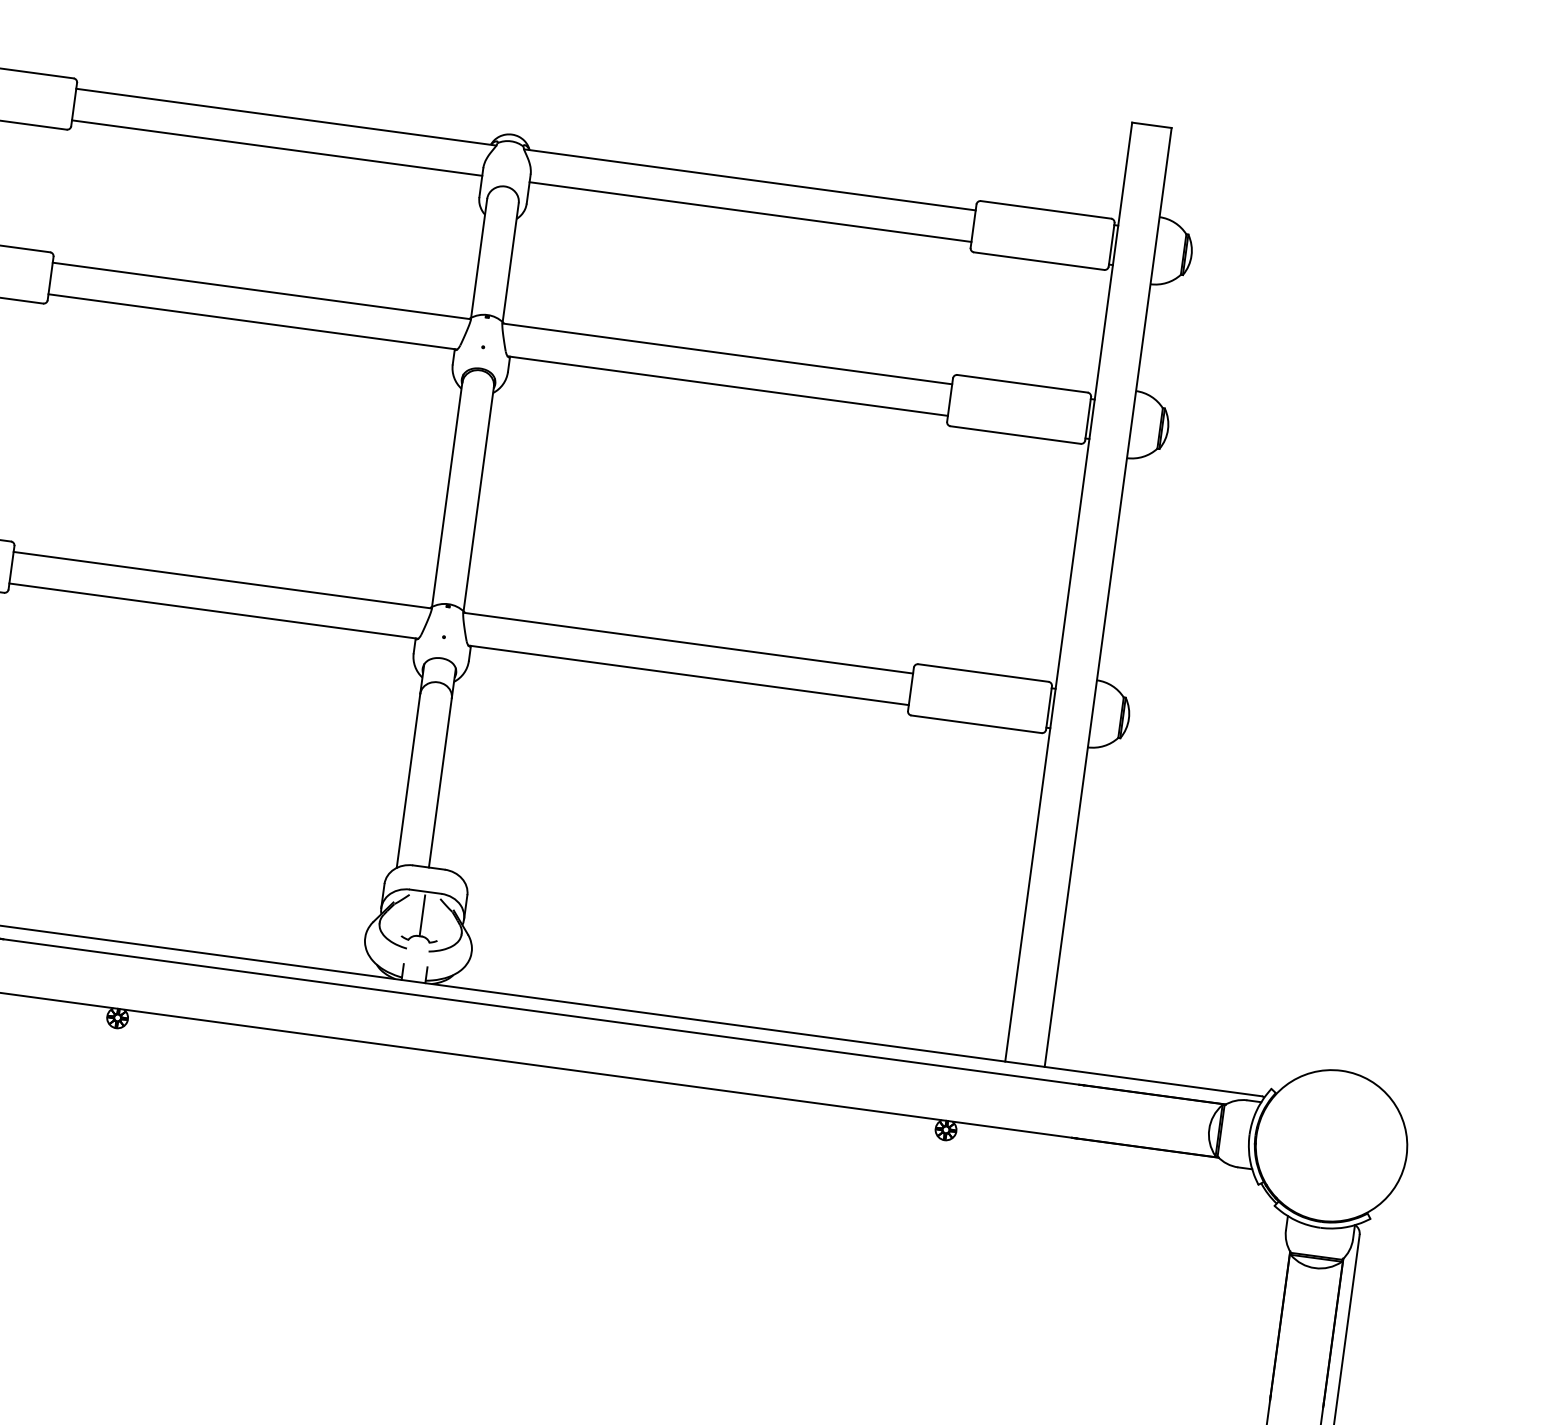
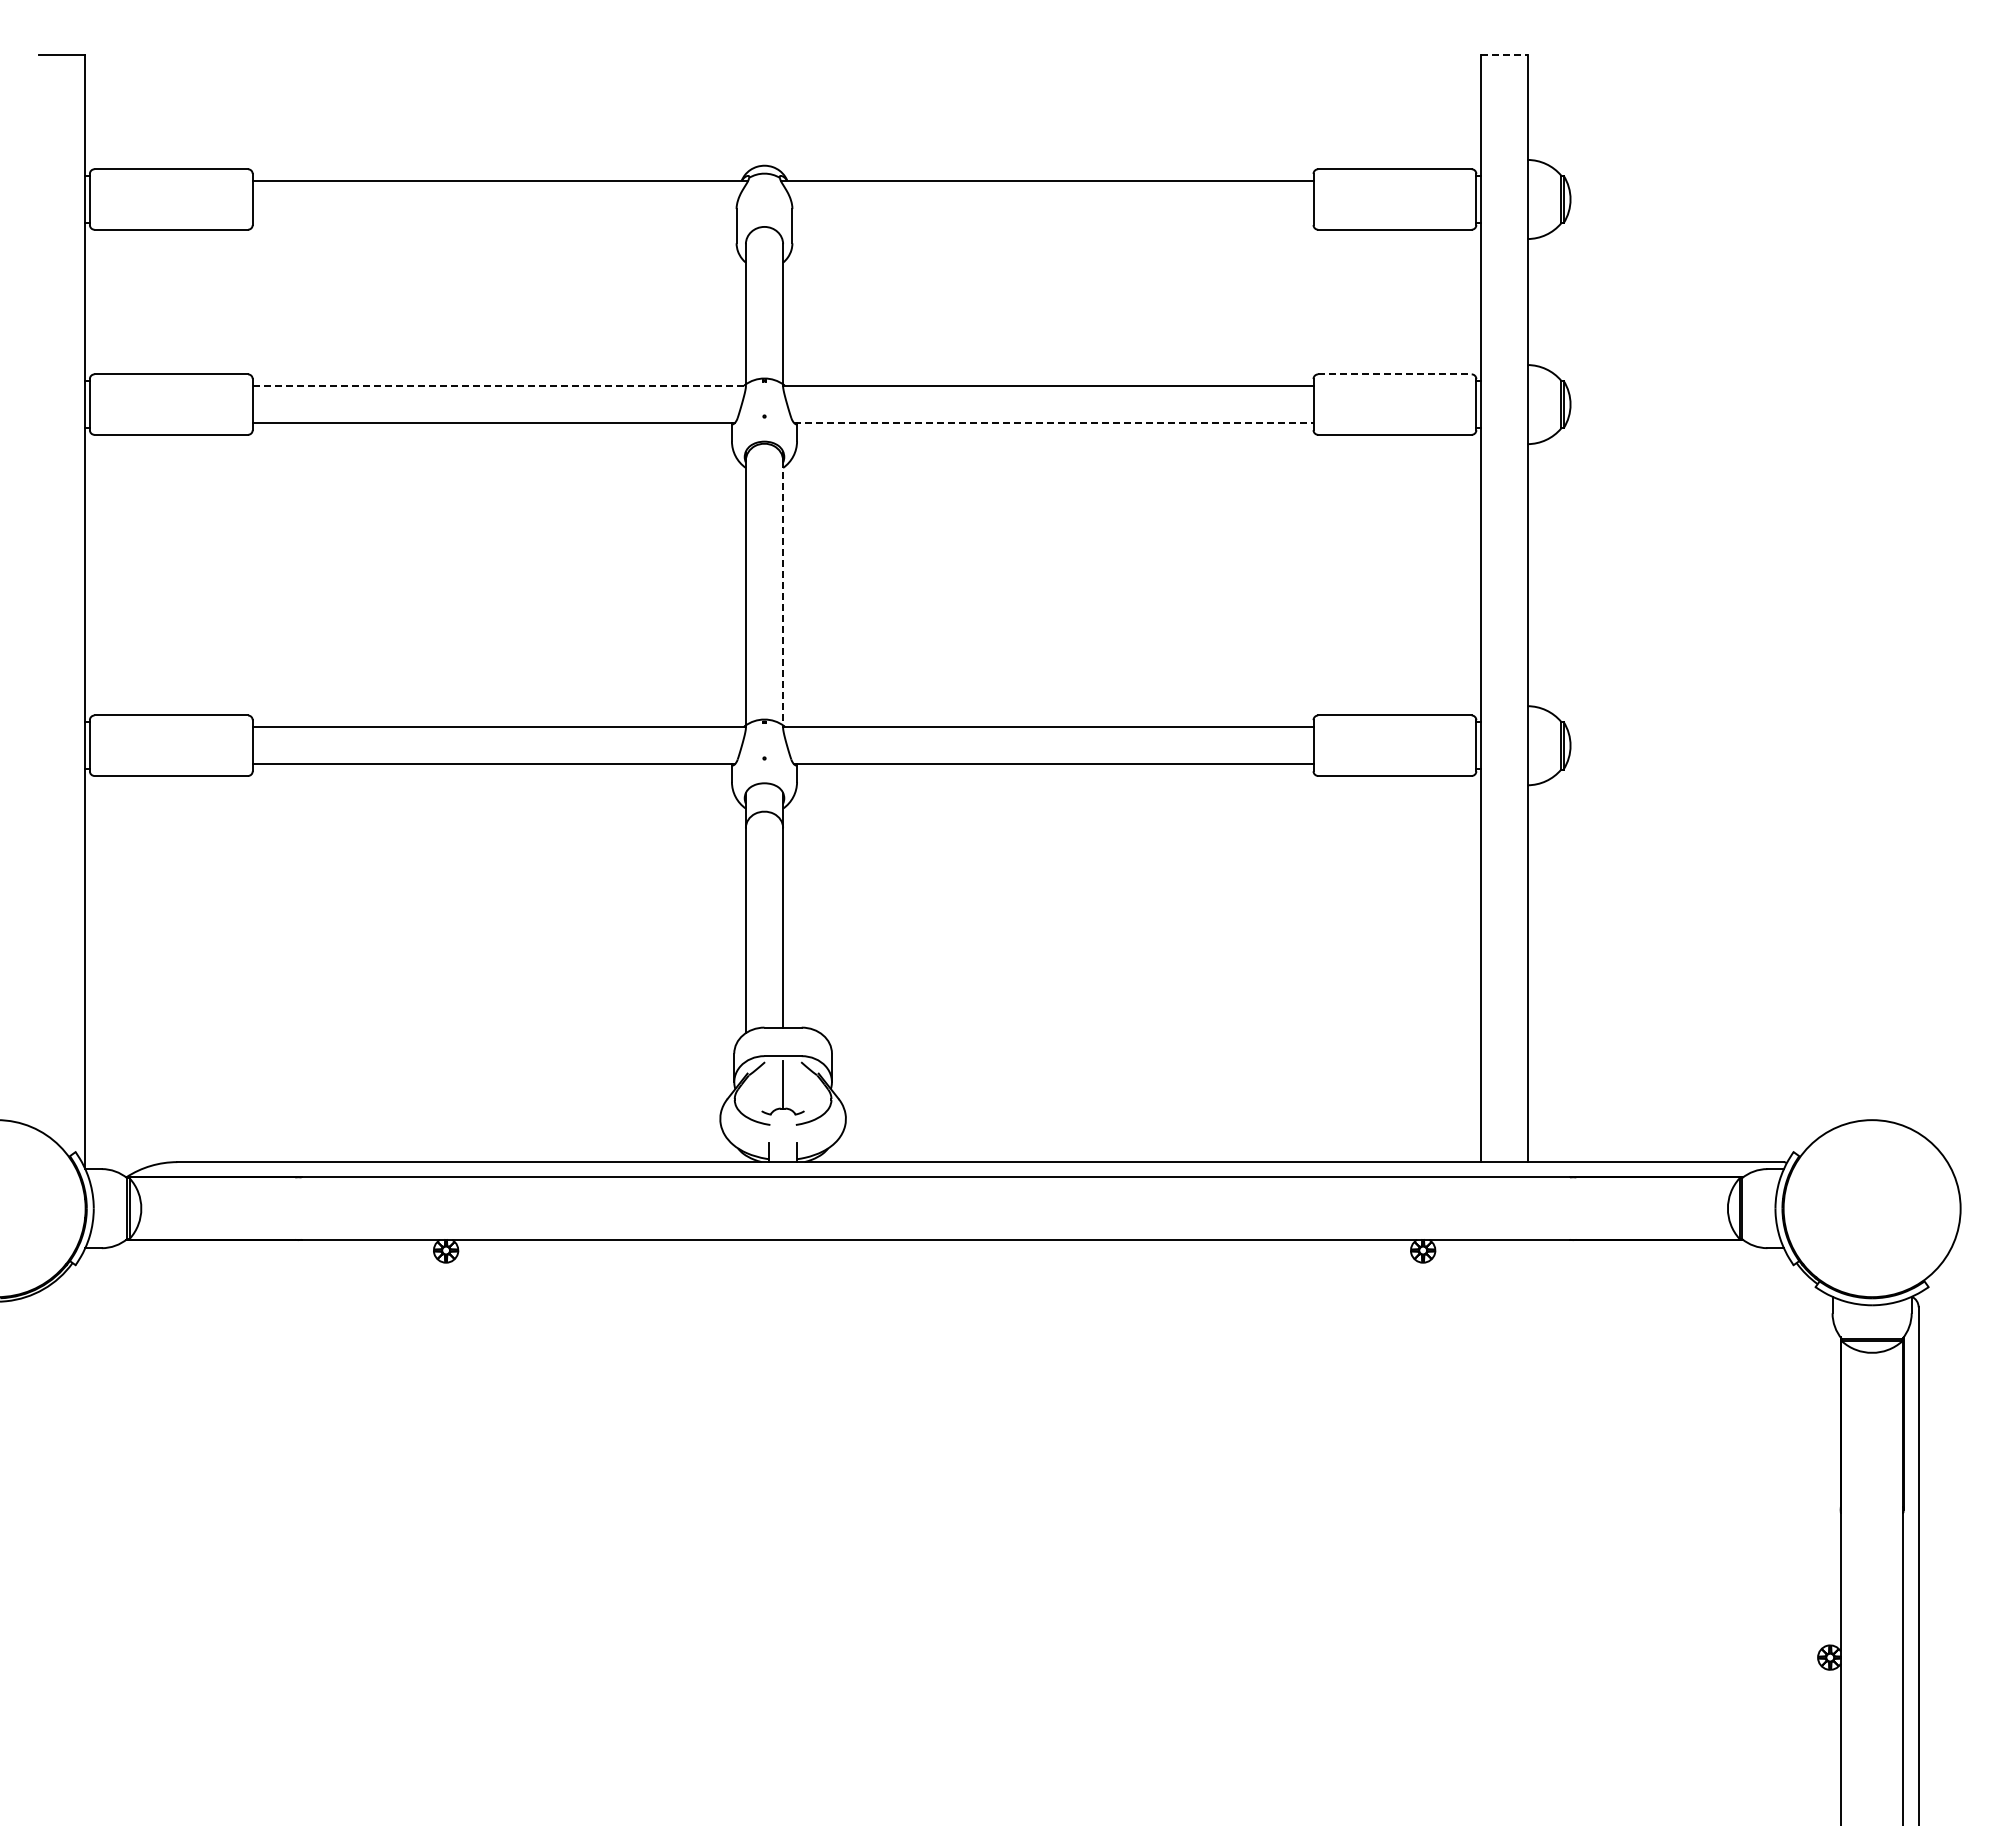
line: (1152, 125) -> (1504, 54), solid -> dashed
line: (276, 148) -> (494, 218), removed
line: (750, 212) -> (1052, 218), removed
line: (261, 291) -> (499, 386), solid -> dashed
line: (1022, 383) -> (1394, 374), solid -> dashed
line: (727, 386) -> (1053, 423), solid -> dashed
line: (479, 499) -> (783, 593), solid -> dashed

